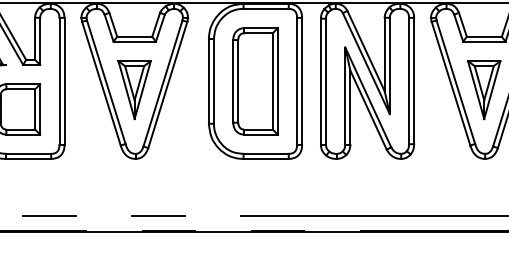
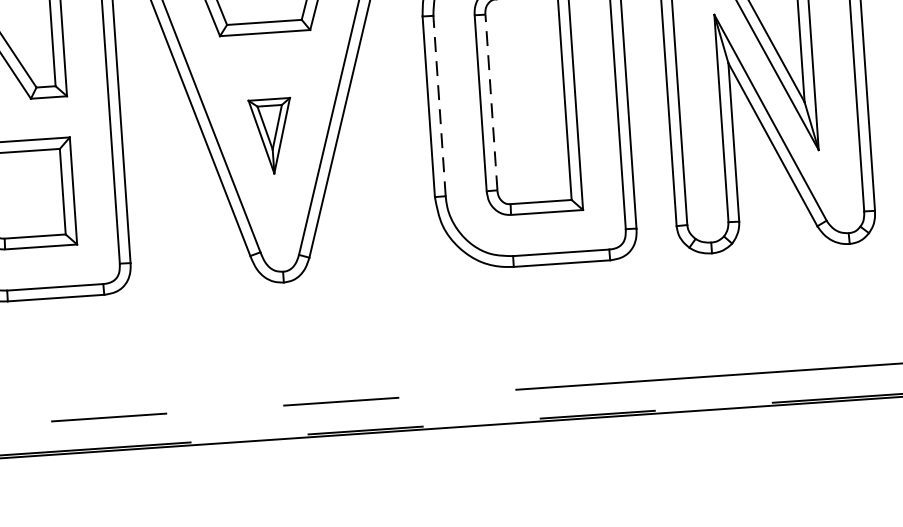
line: (213, 80) -> (438, 104), solid -> dashed
line: (238, 80) -> (491, 100), solid -> dashed
part: (134, 90) -> (271, 136), size x0.6

